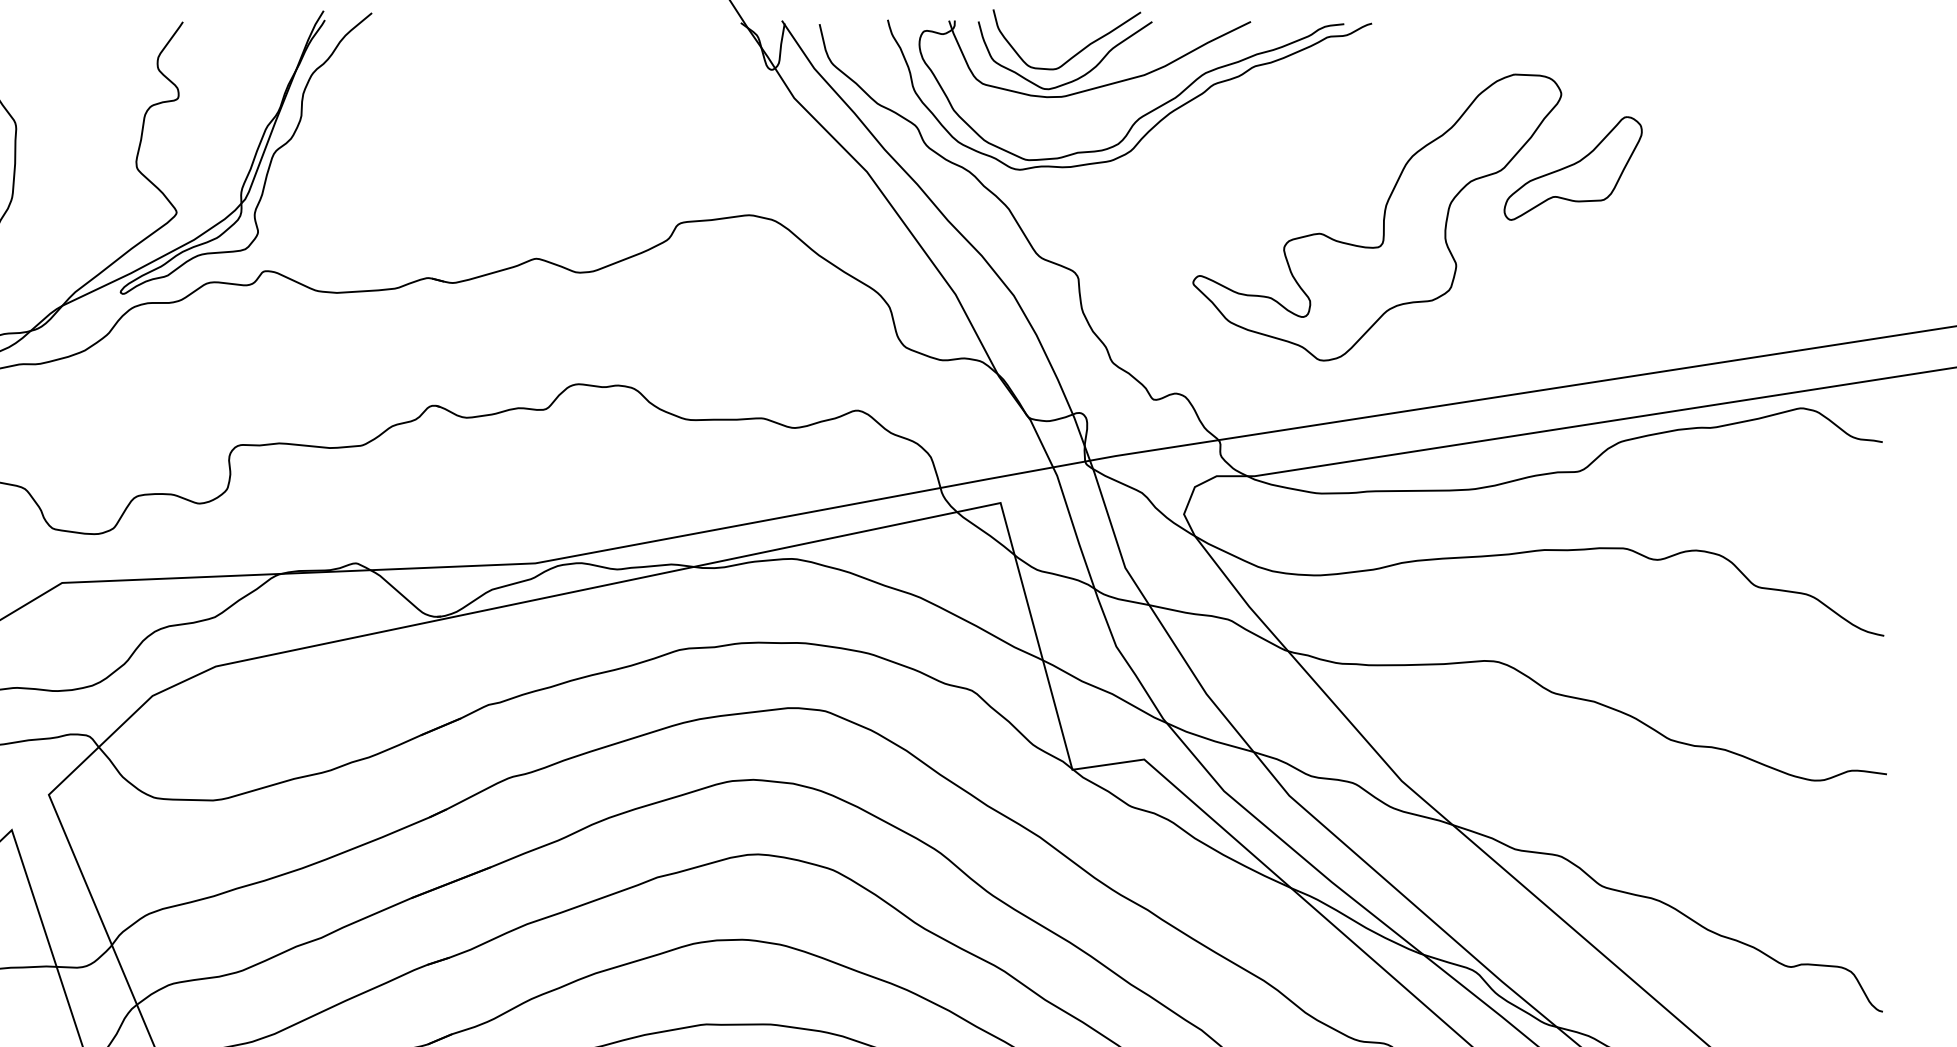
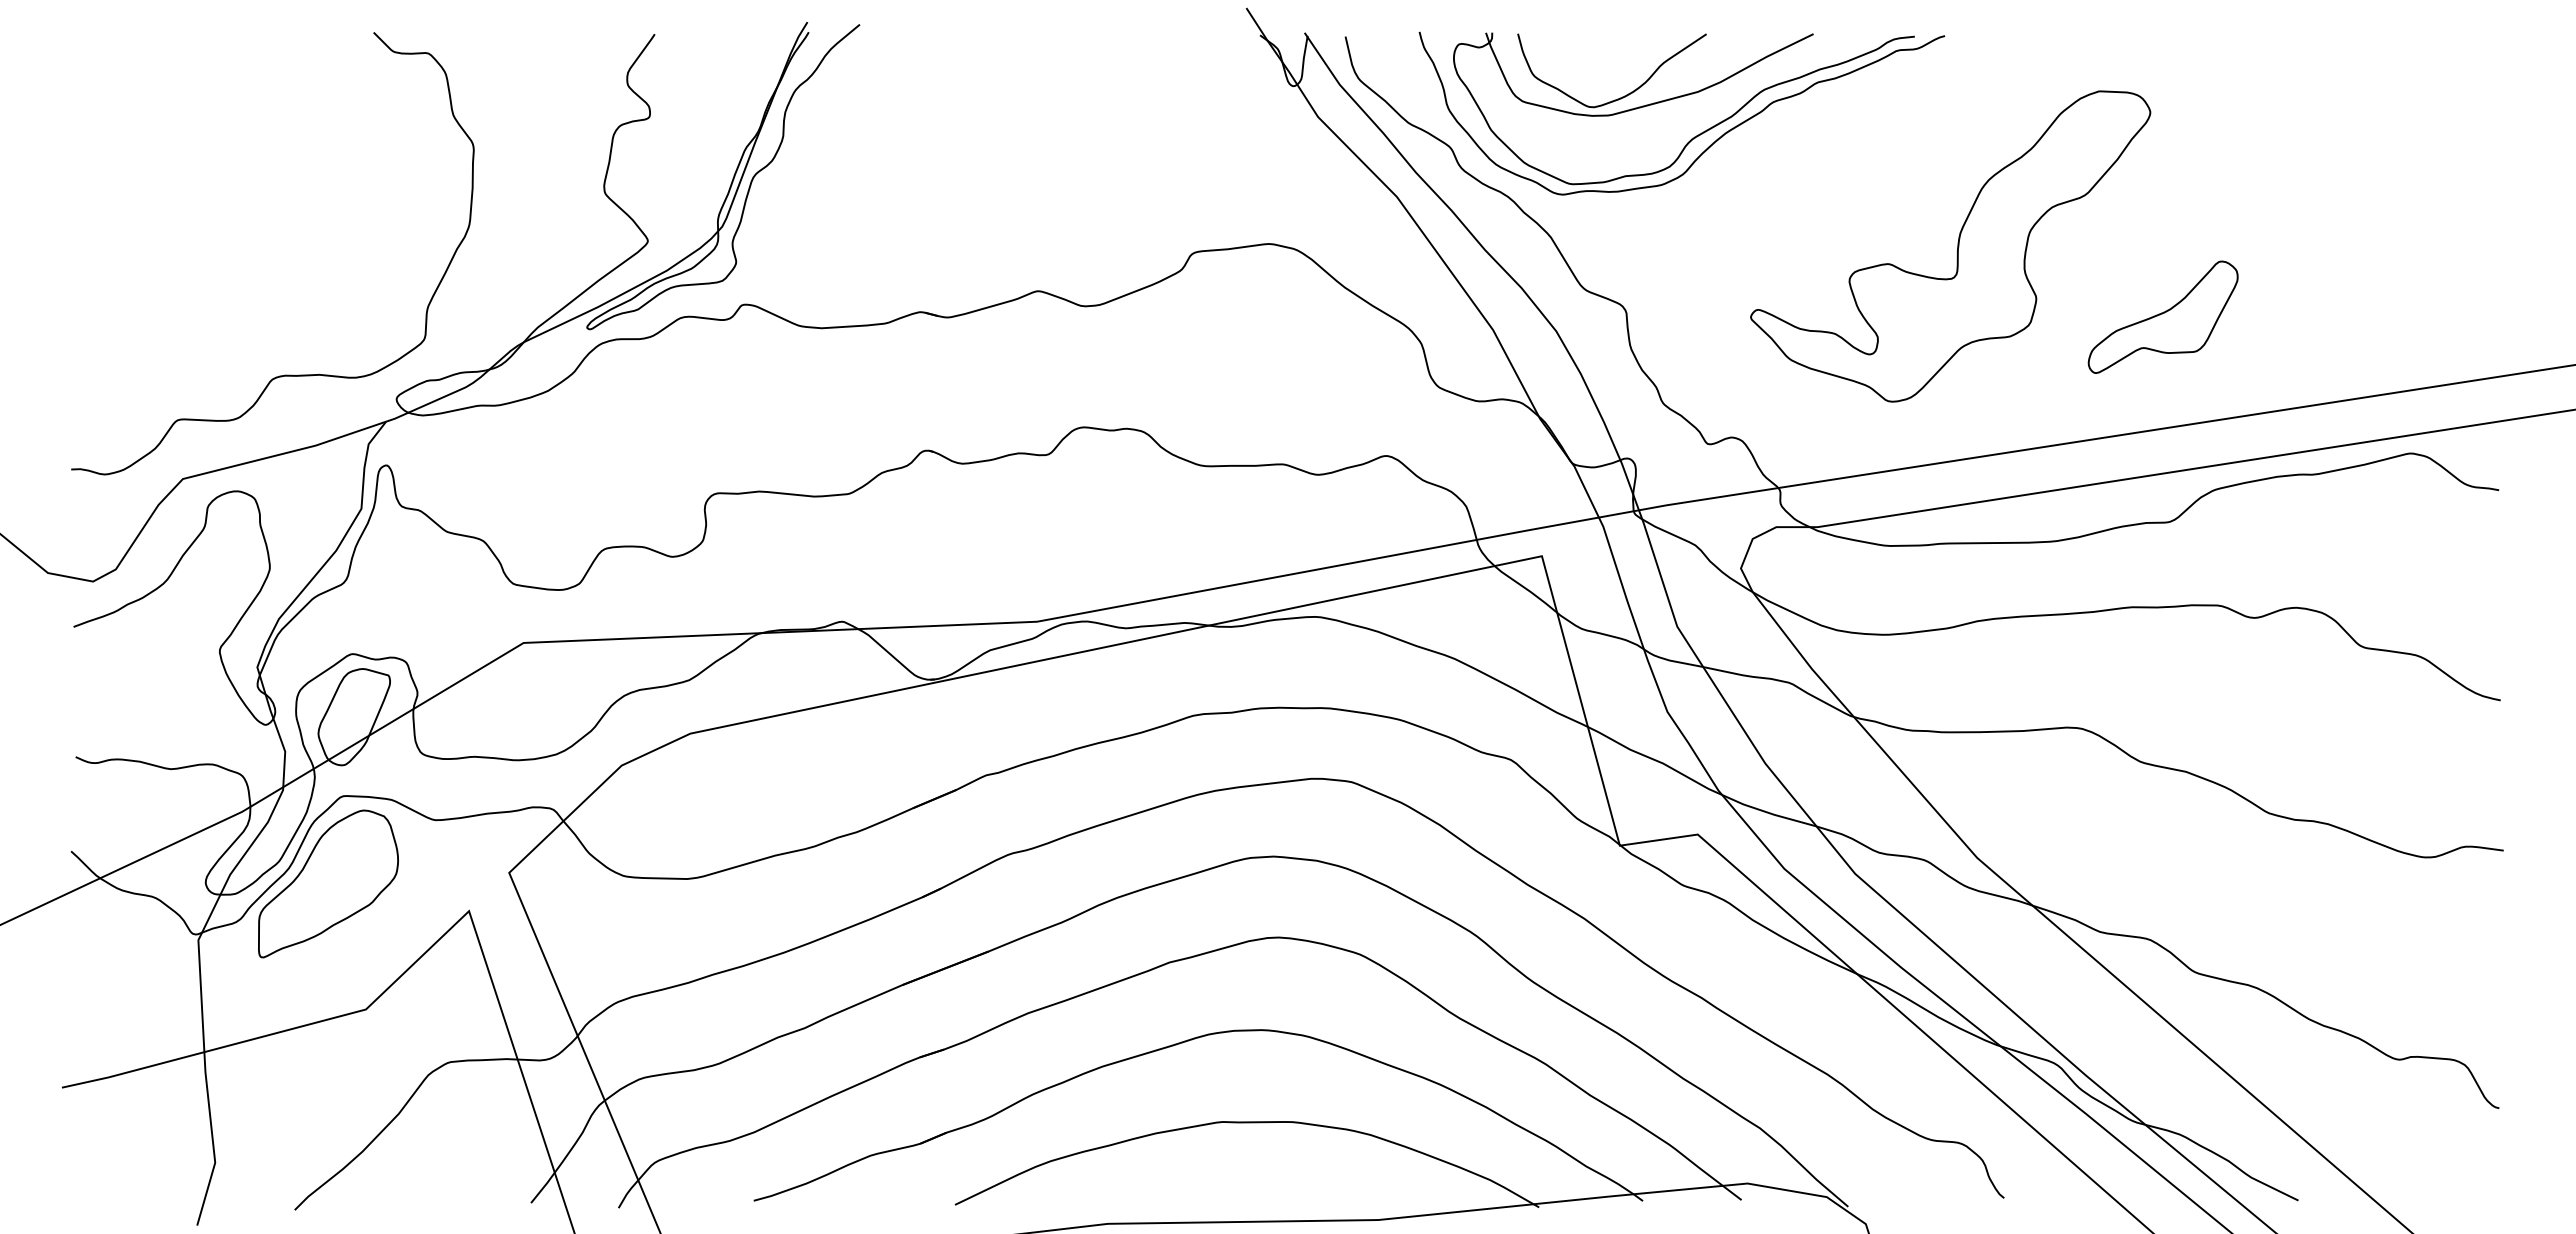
curve: (1074, 54) -> (1622, 69), removed
part: (1572, 167) -> (2162, 316), moved

